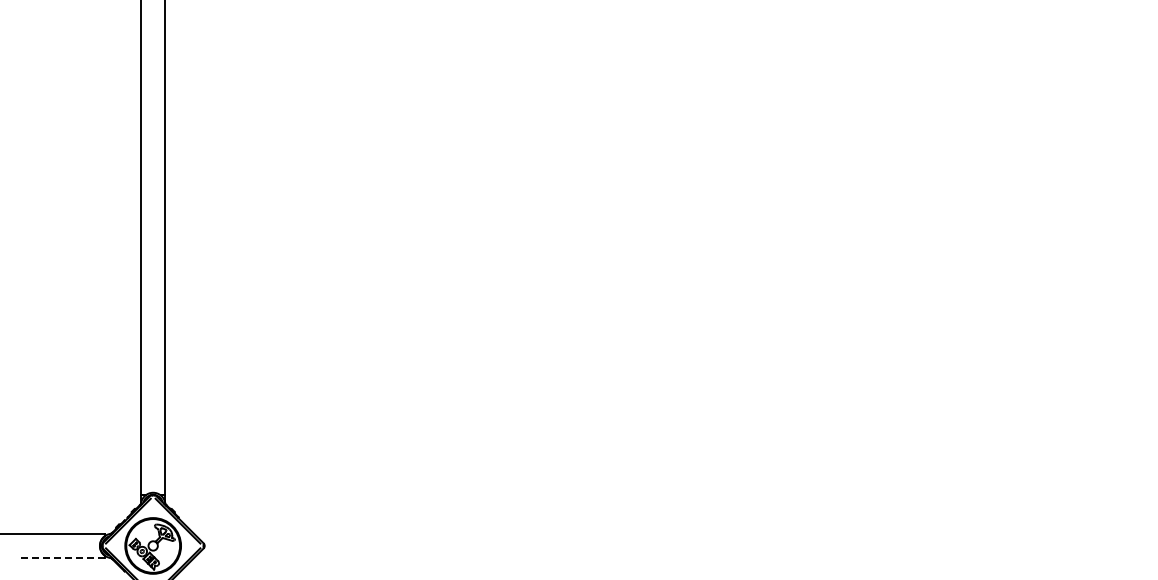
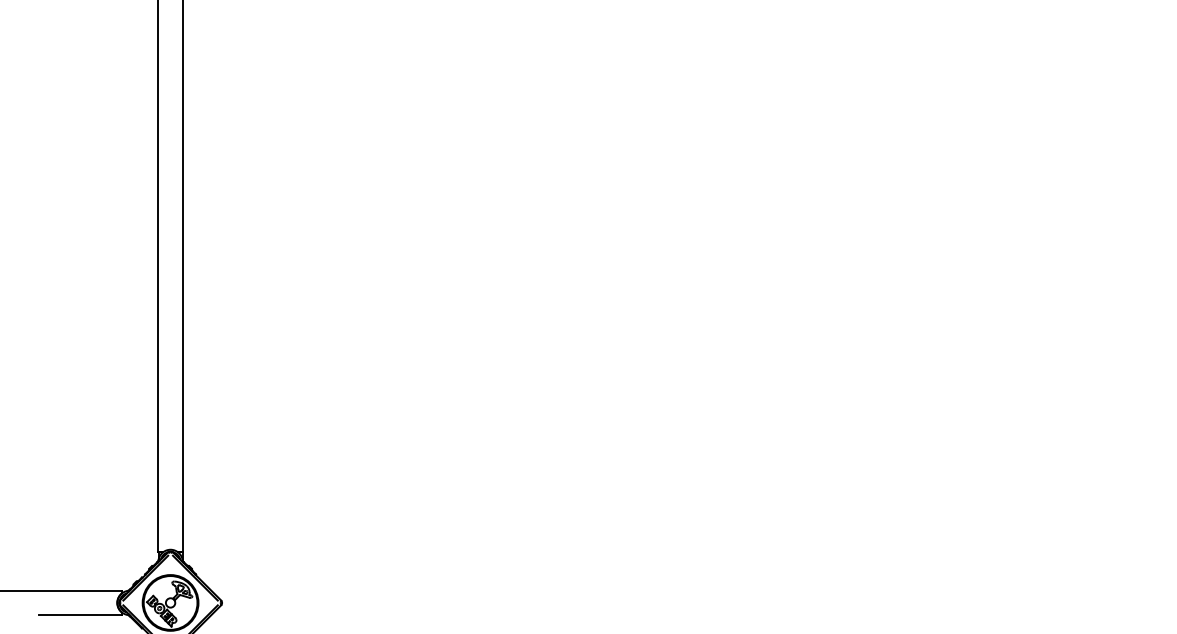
line: (63, 558) -> (80, 615), dashed -> solid

